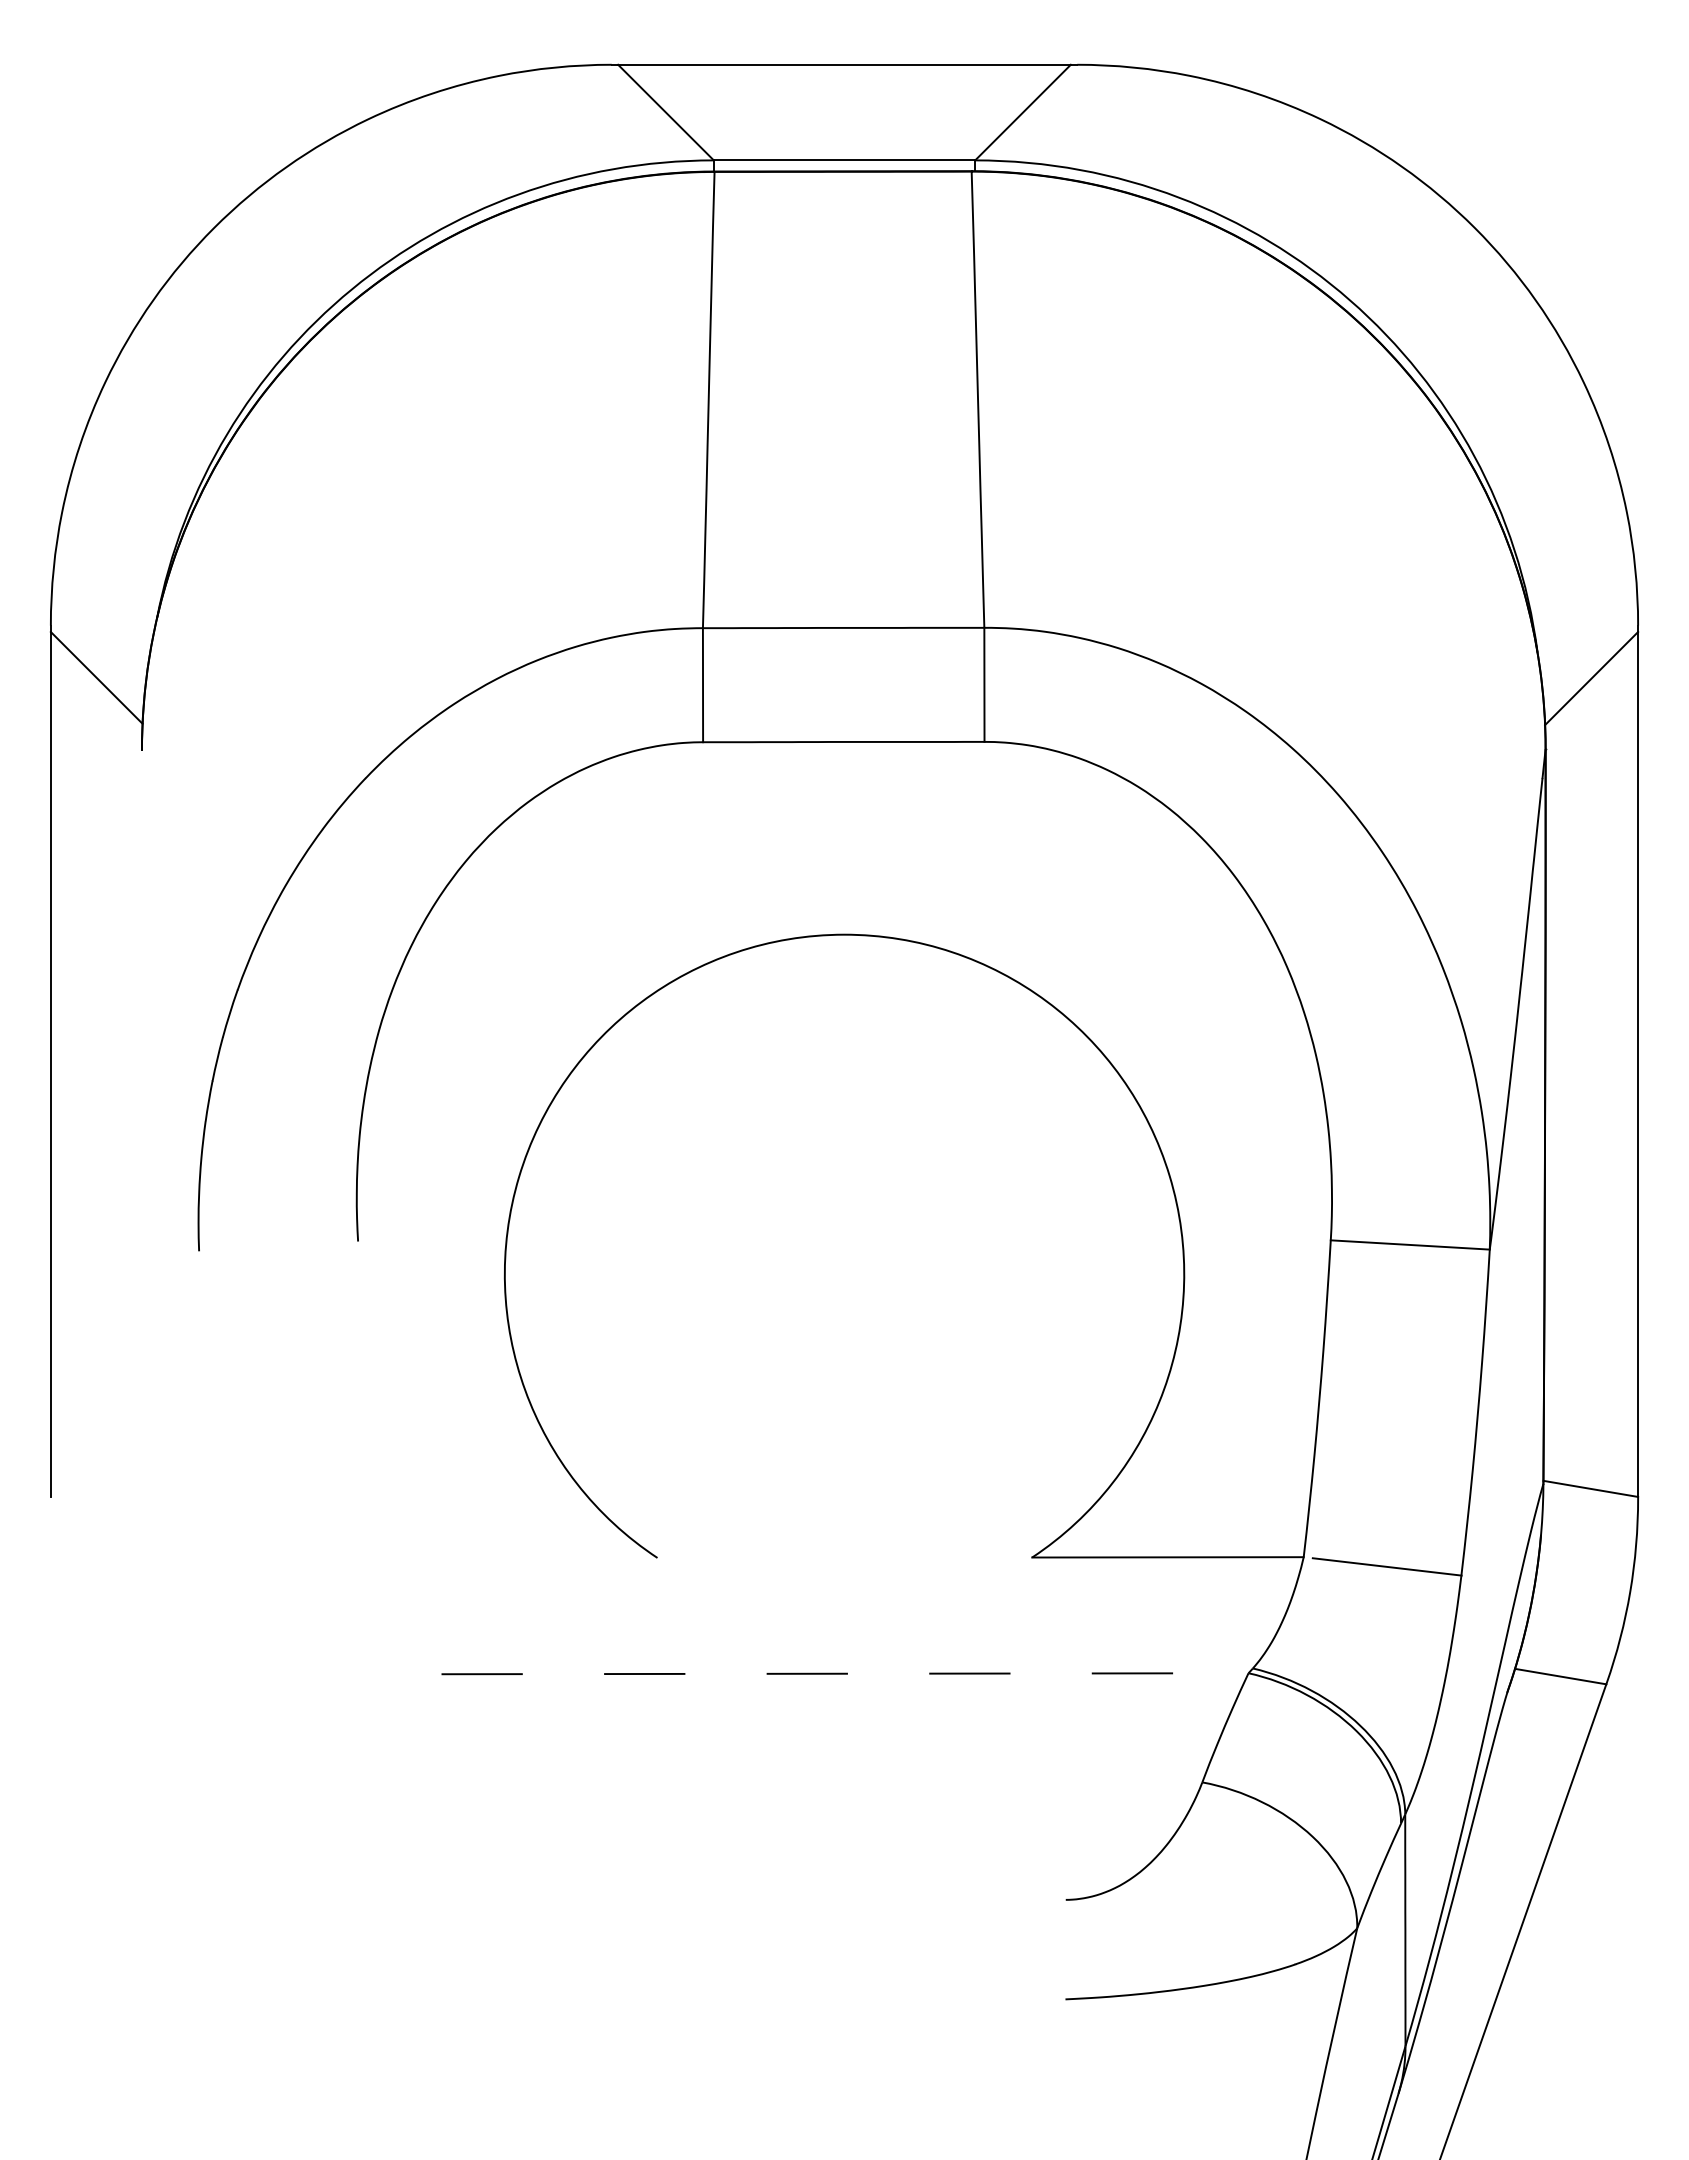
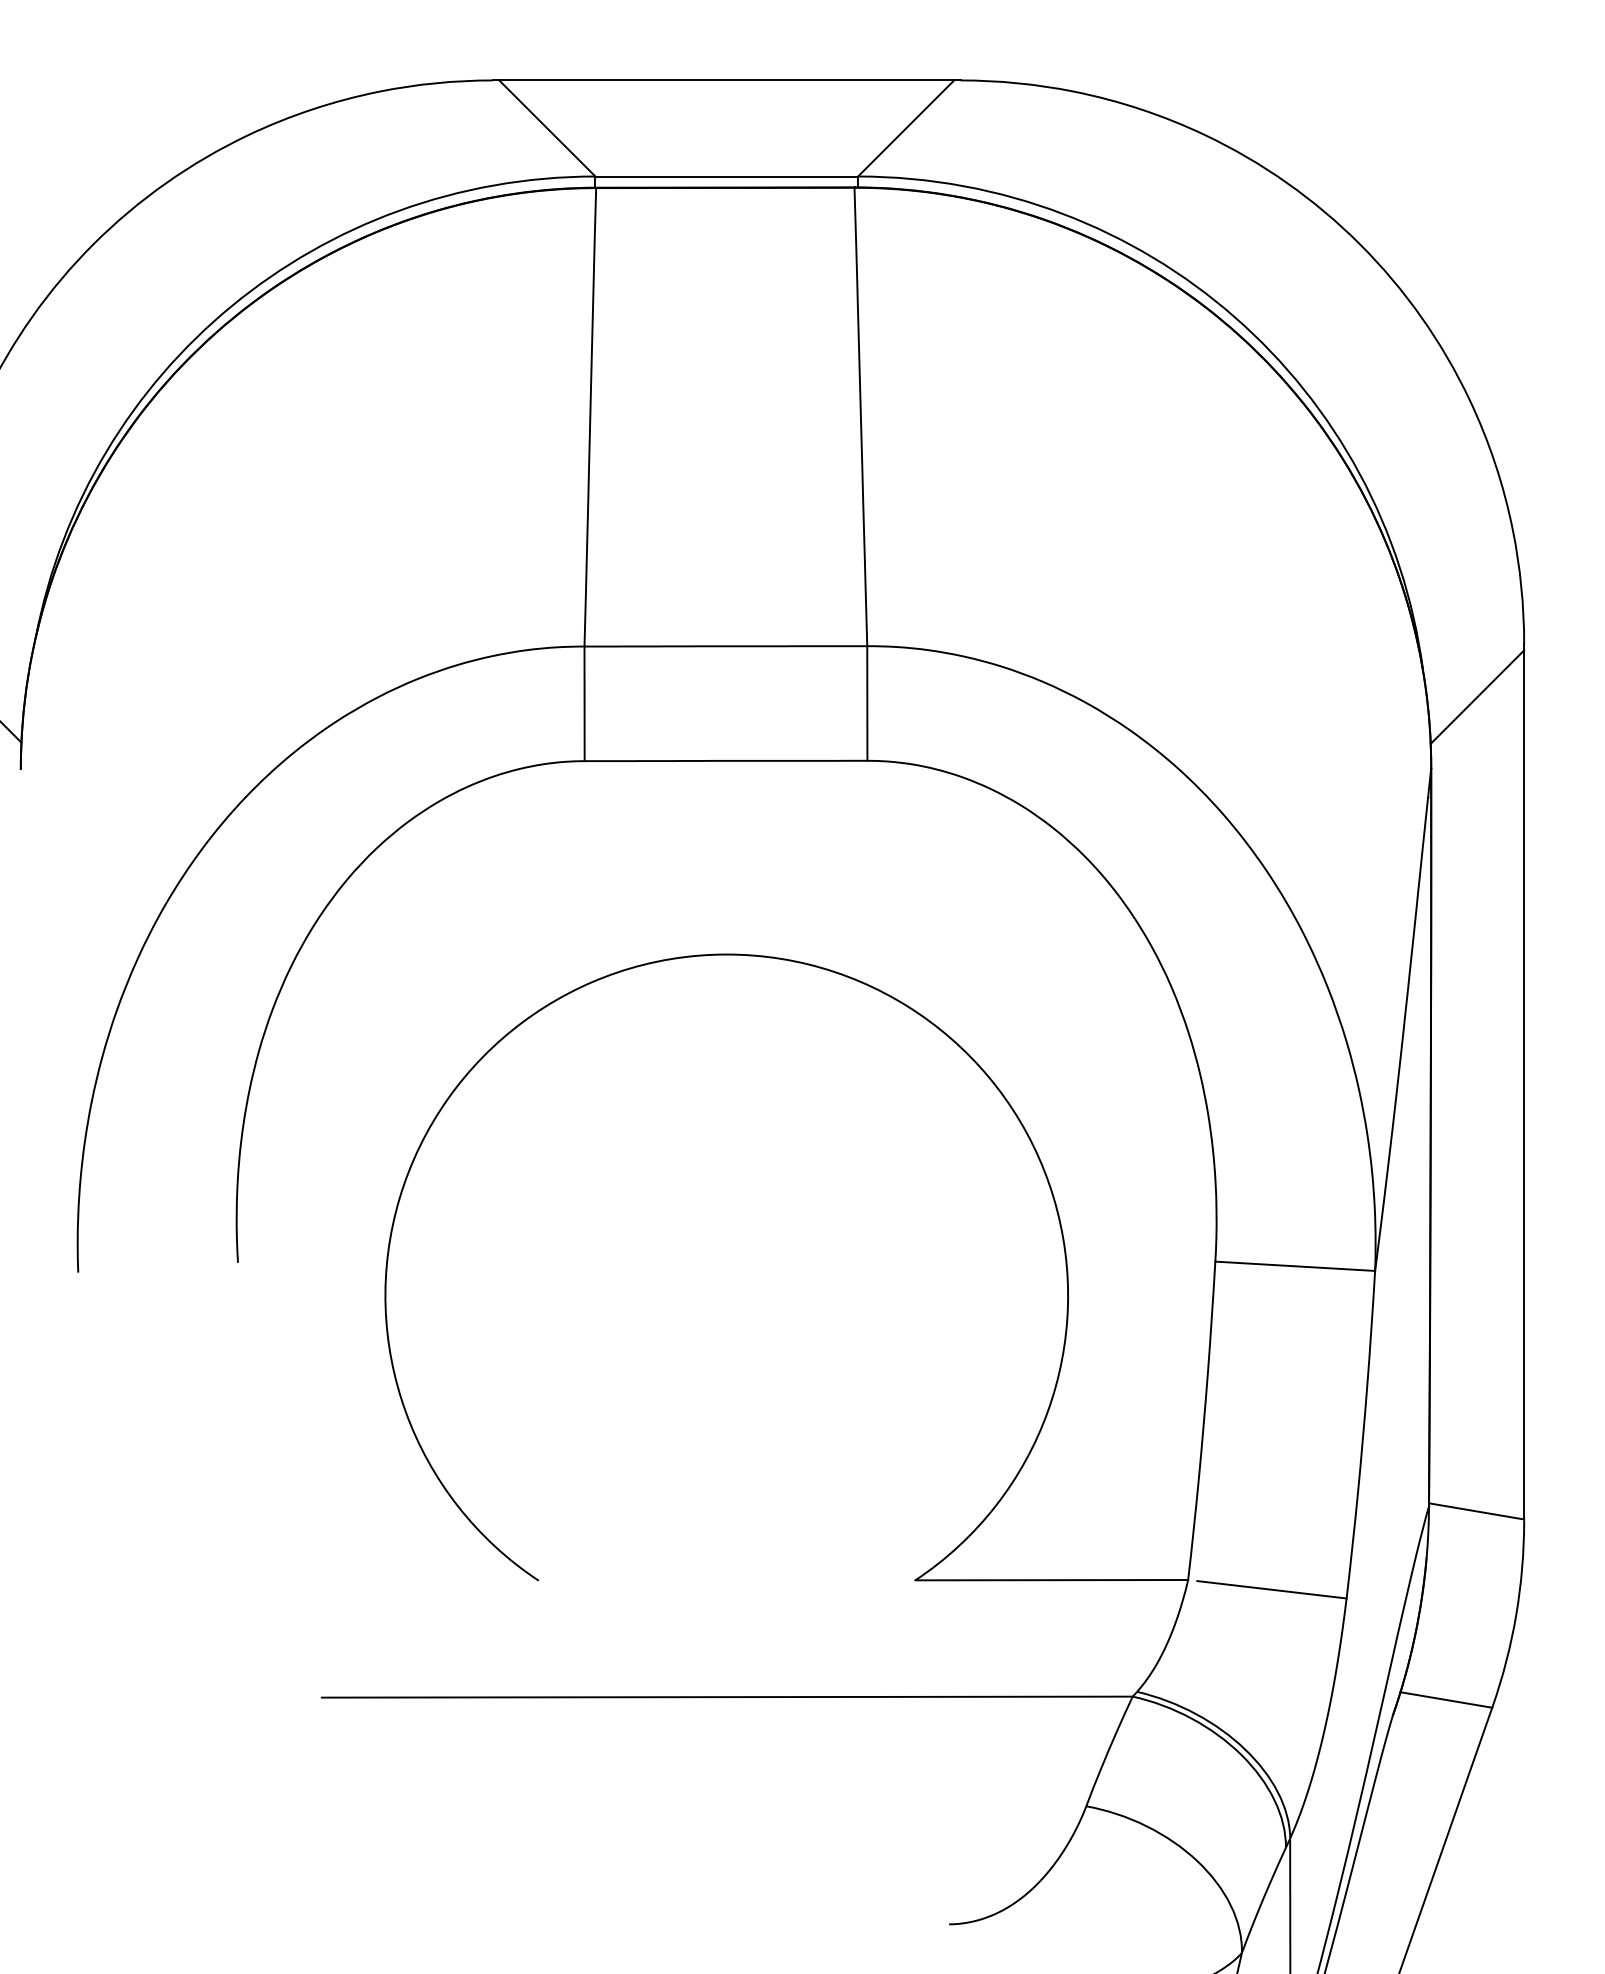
line: (845, 1673) -> (727, 1696), dashed -> solid

